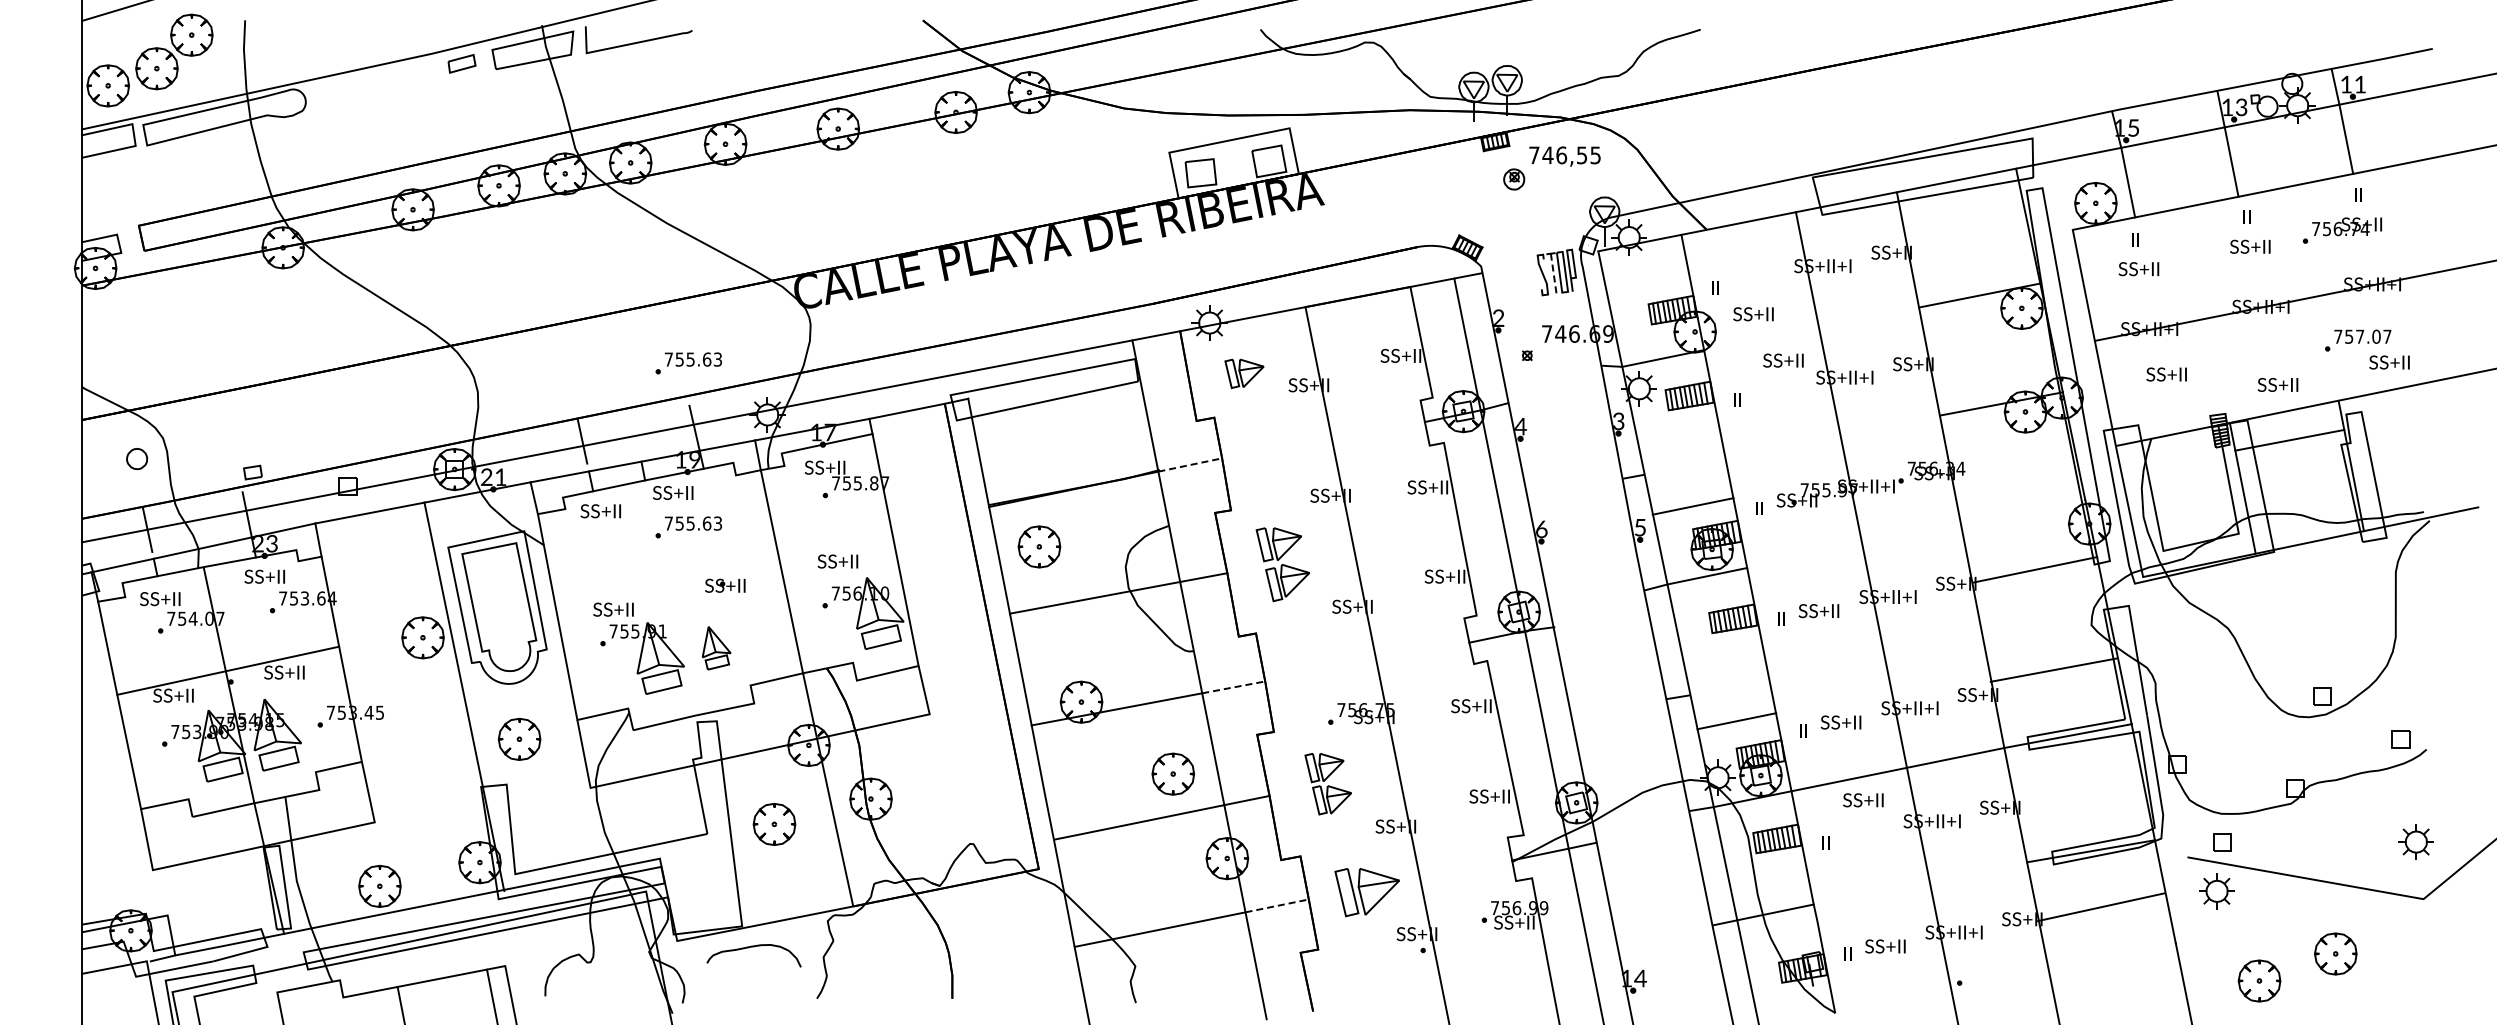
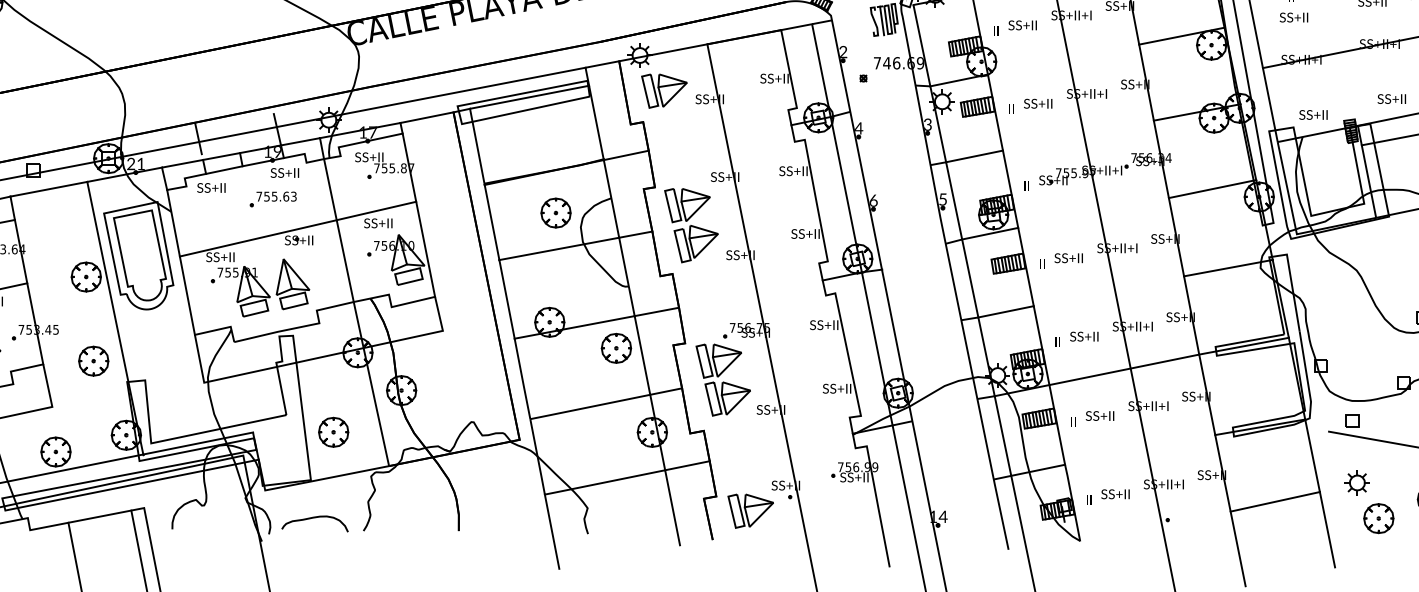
line: (1553, 274) -> (881, 21), dashed -> solid
text: (1753, 314) -> (1022, 25), moved
text: (1783, 360) -> (1038, 103), moved
part: (688, 363) -> (273, 83), removed
part: (1244, 373) -> (664, 91), size x1.67
text: (2166, 374) -> (1313, 114), moved
line: (1052, 382) -> (529, 97), added
line: (1190, 465) -> (626, 155), dashed -> solid
text: (673, 492) -> (285, 172), moved
line: (1692, 506) -> (974, 156), moved
part: (1039, 546) -> (556, 212), moved
part: (1282, 564) -> (691, 225), size x1.43
line: (723, 569) -> (297, 228), added
line: (2035, 569) -> (1212, 188), moved
part: (716, 648) -> (292, 284), size x1.67
line: (2053, 669) -> (1228, 267), moved
line: (1234, 687) -> (657, 312), dashed -> solid
line: (1736, 721) -> (1005, 312), moved
part: (519, 738) -> (93, 360), moved
part: (1172, 773) -> (615, 347), moved
part: (1328, 783) -> (723, 379), size x1.67
text: (1863, 800) -> (1100, 416), moved
part: (774, 824) -> (333, 432), moved
part: (2216, 891) -> (1356, 483), moved
part: (1366, 892) -> (750, 511), moved
line: (1277, 905) -> (687, 465), dashed -> solid
line: (2100, 907) -> (1274, 502), moved
curve: (753, 947) -> (314, 518), moved

